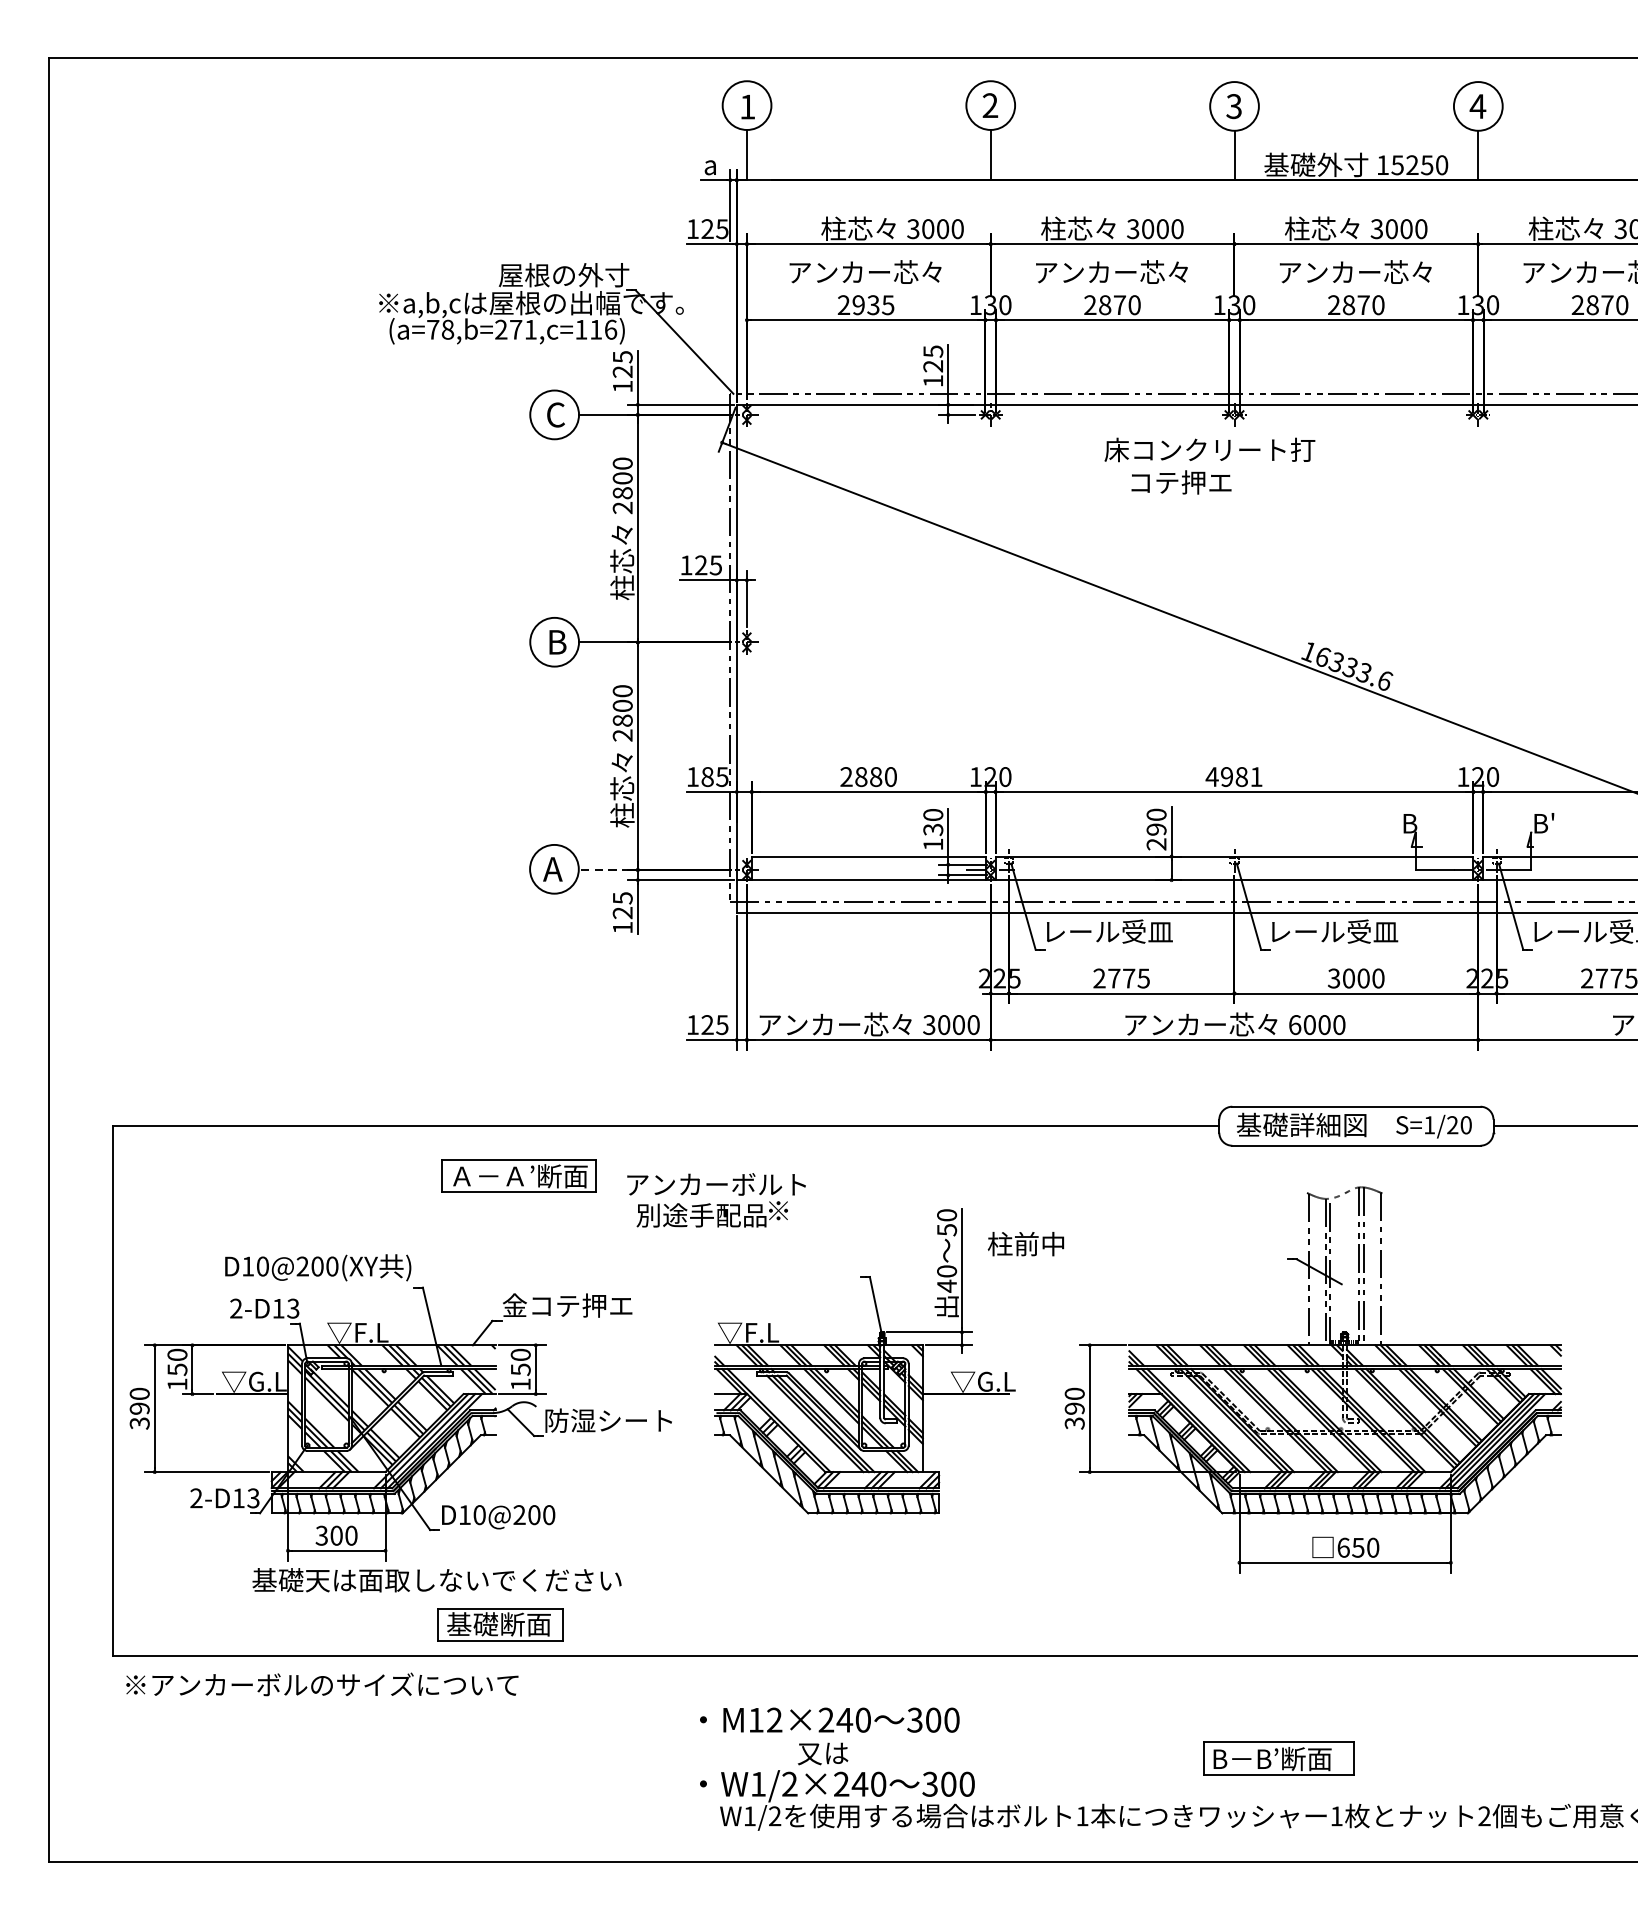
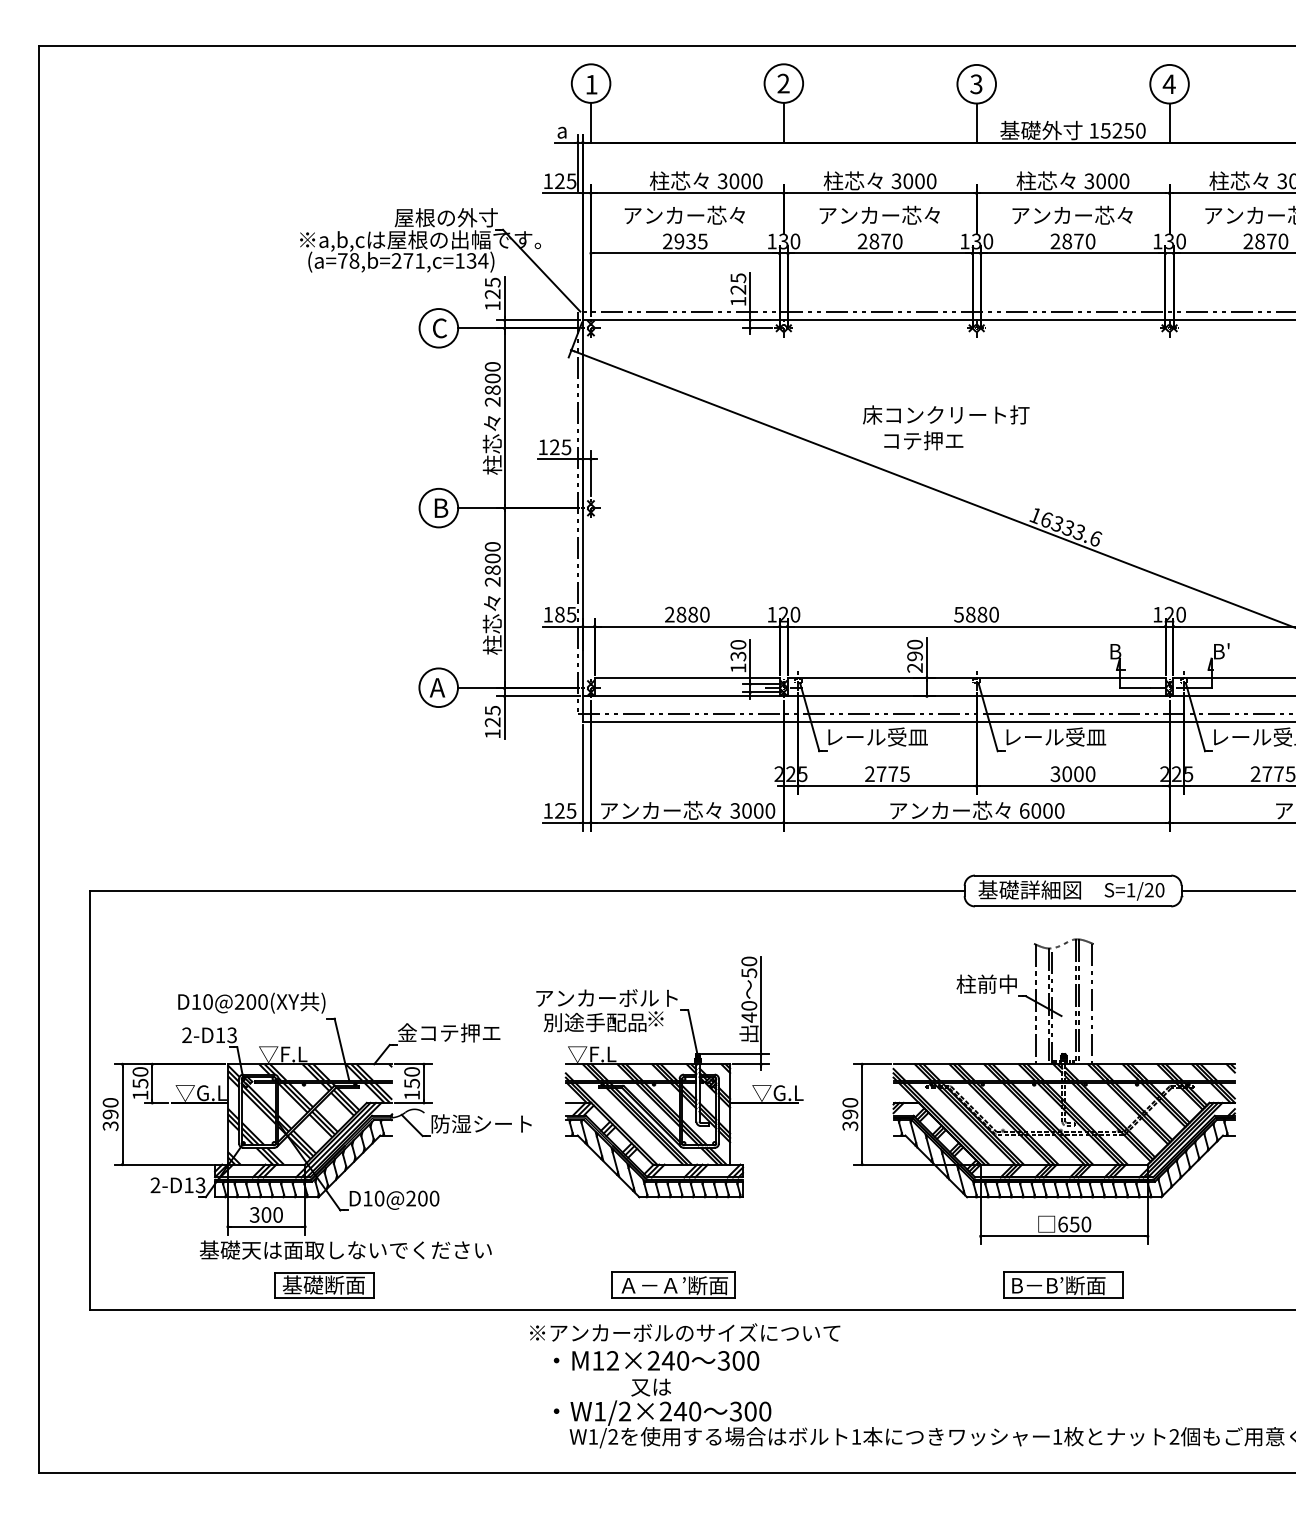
text: (603, 329) -> (477, 260), (a=78,b=271,c=116) -> (a=78,b=271,c=134)
text: (1210, 465) -> (946, 427), moved
text: (1232, 776) -> (975, 614), 4981 -> 5880
line: (604, 870) -> (478, 688), dashed -> solid
part: (518, 1174) -> (673, 1284), moved
text: (715, 1200) -> (606, 1010), moved
text: (1025, 1243) -> (986, 983), moved
part: (499, 1624) -> (324, 1285), moved
text: (322, 1684) -> (685, 1332), moved
part: (1278, 1757) -> (1063, 1284), moved

